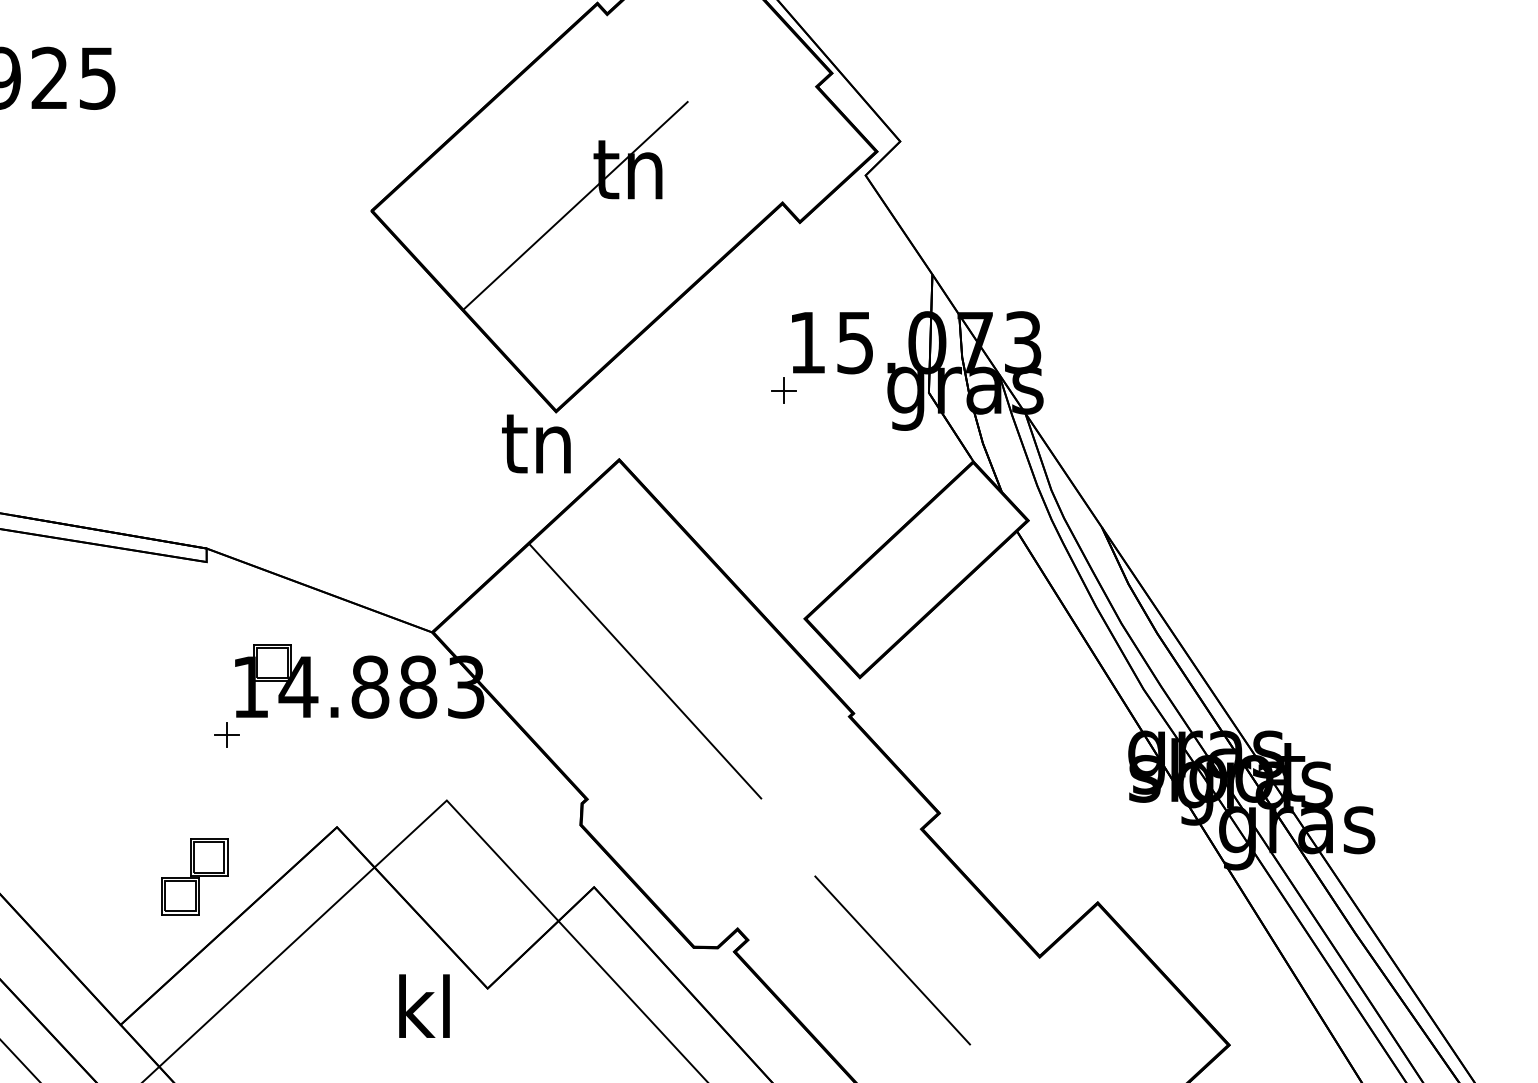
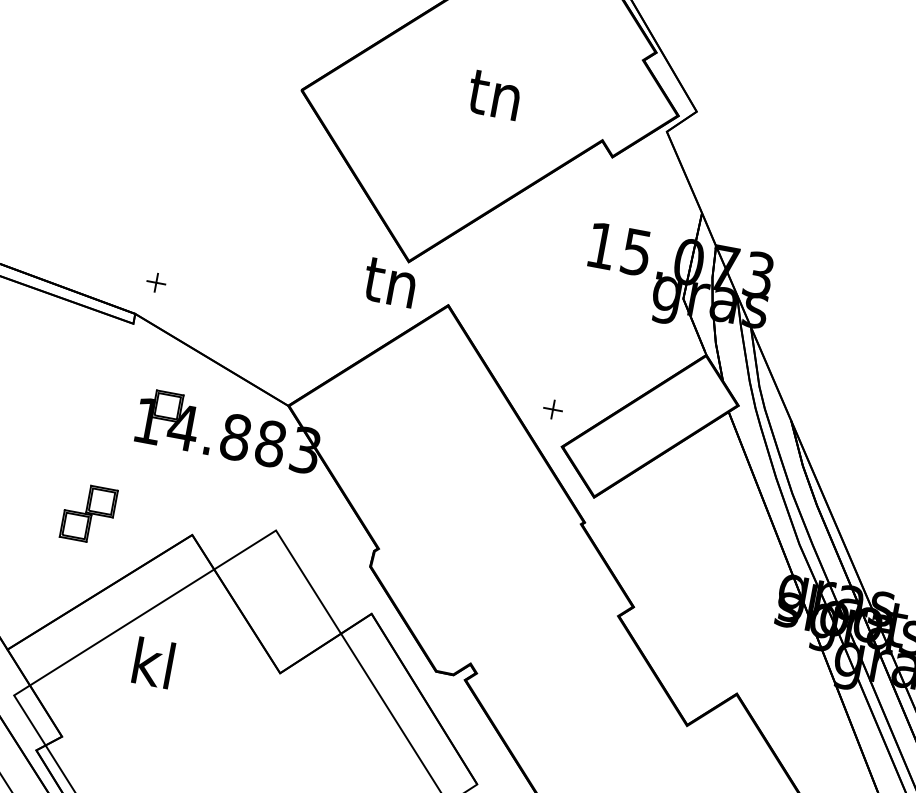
line: (575, 205) -> (451, 114), removed
part: (783, 390) -> (552, 409), moved
line: (645, 671) -> (438, 463), removed
part: (226, 734) -> (156, 282), moved
part: (194, 876) -> (88, 513), moved
line: (892, 960) -> (579, 708), removed
text: (424, 1005) -> (153, 662), moved

